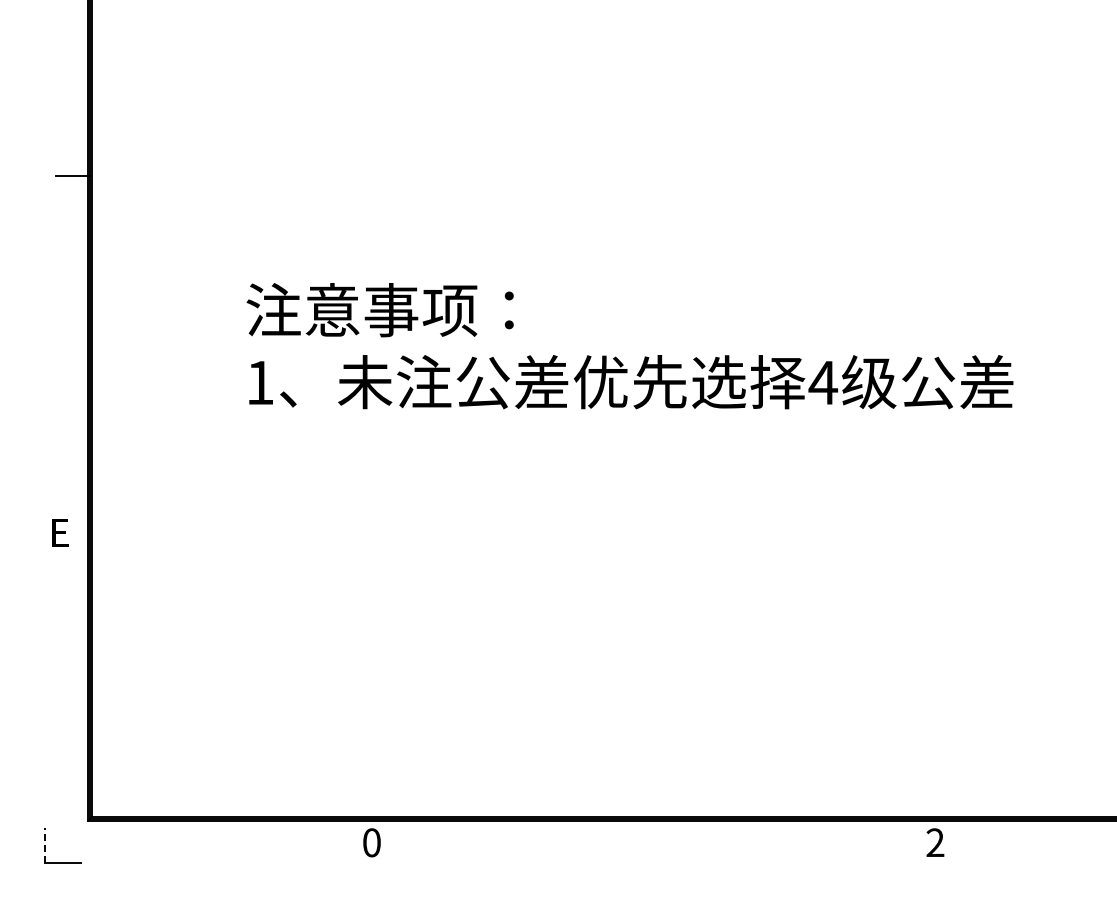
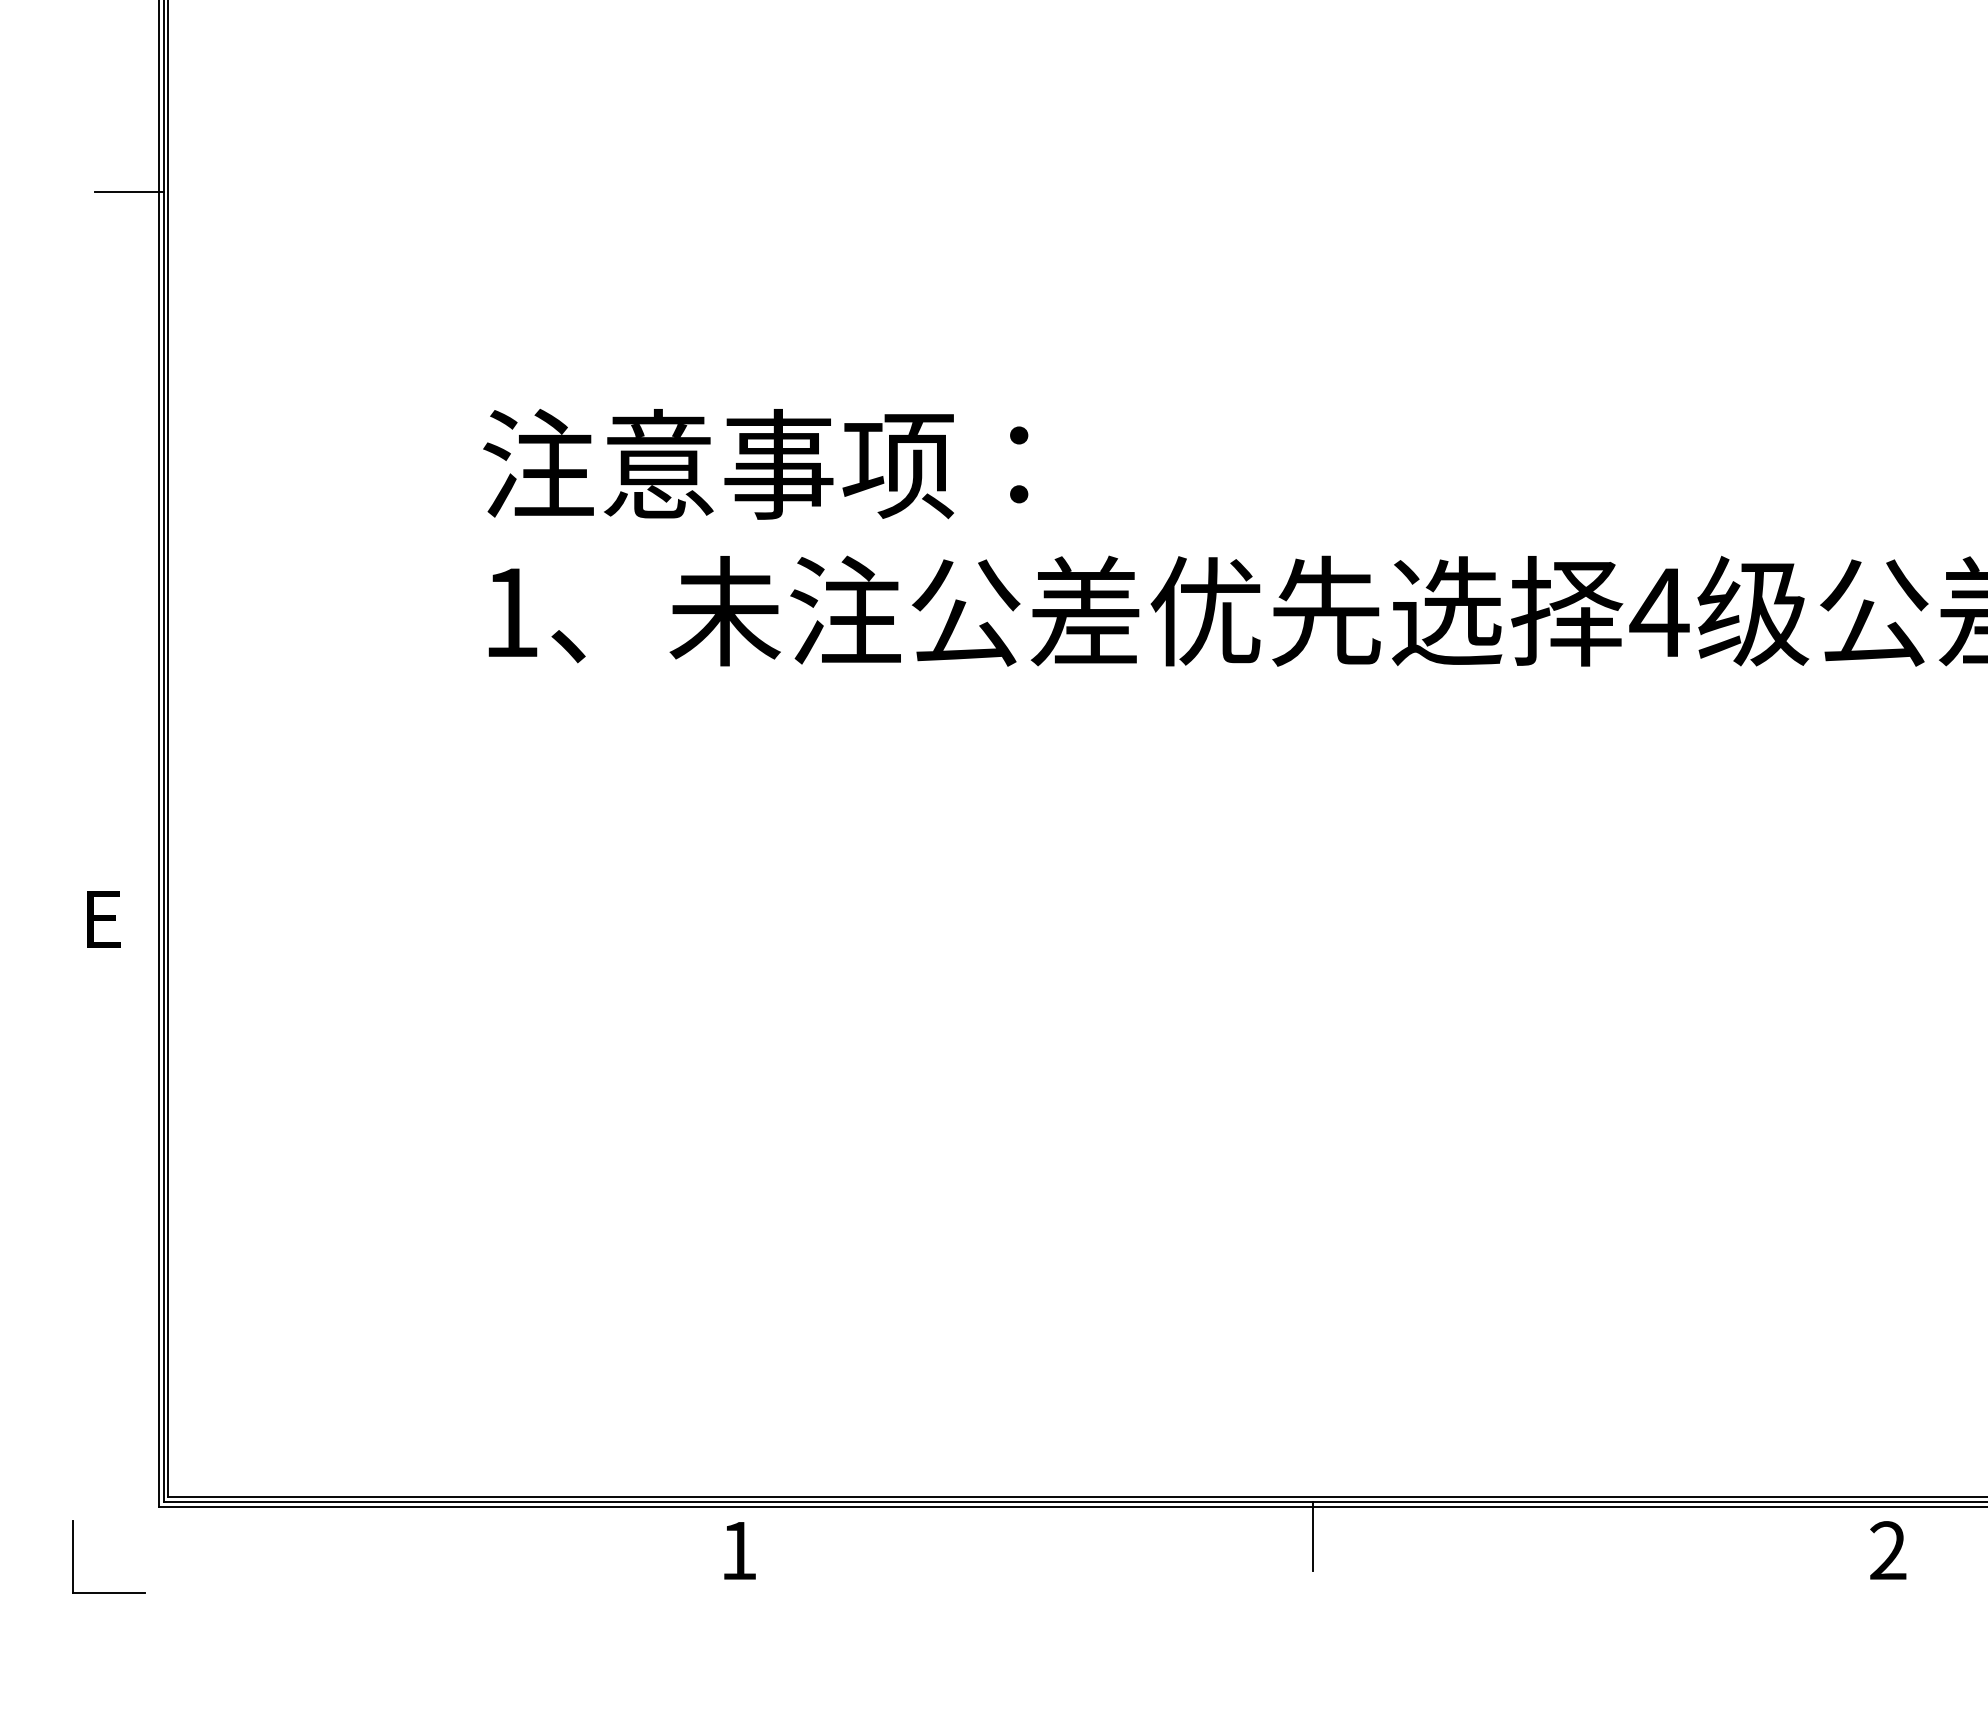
line: (653, 835) -> (1313, 1535), added
text: (371, 842) -> (738, 1550), 0 -> 1
line: (45, 845) -> (73, 1556), dashed -> solid

